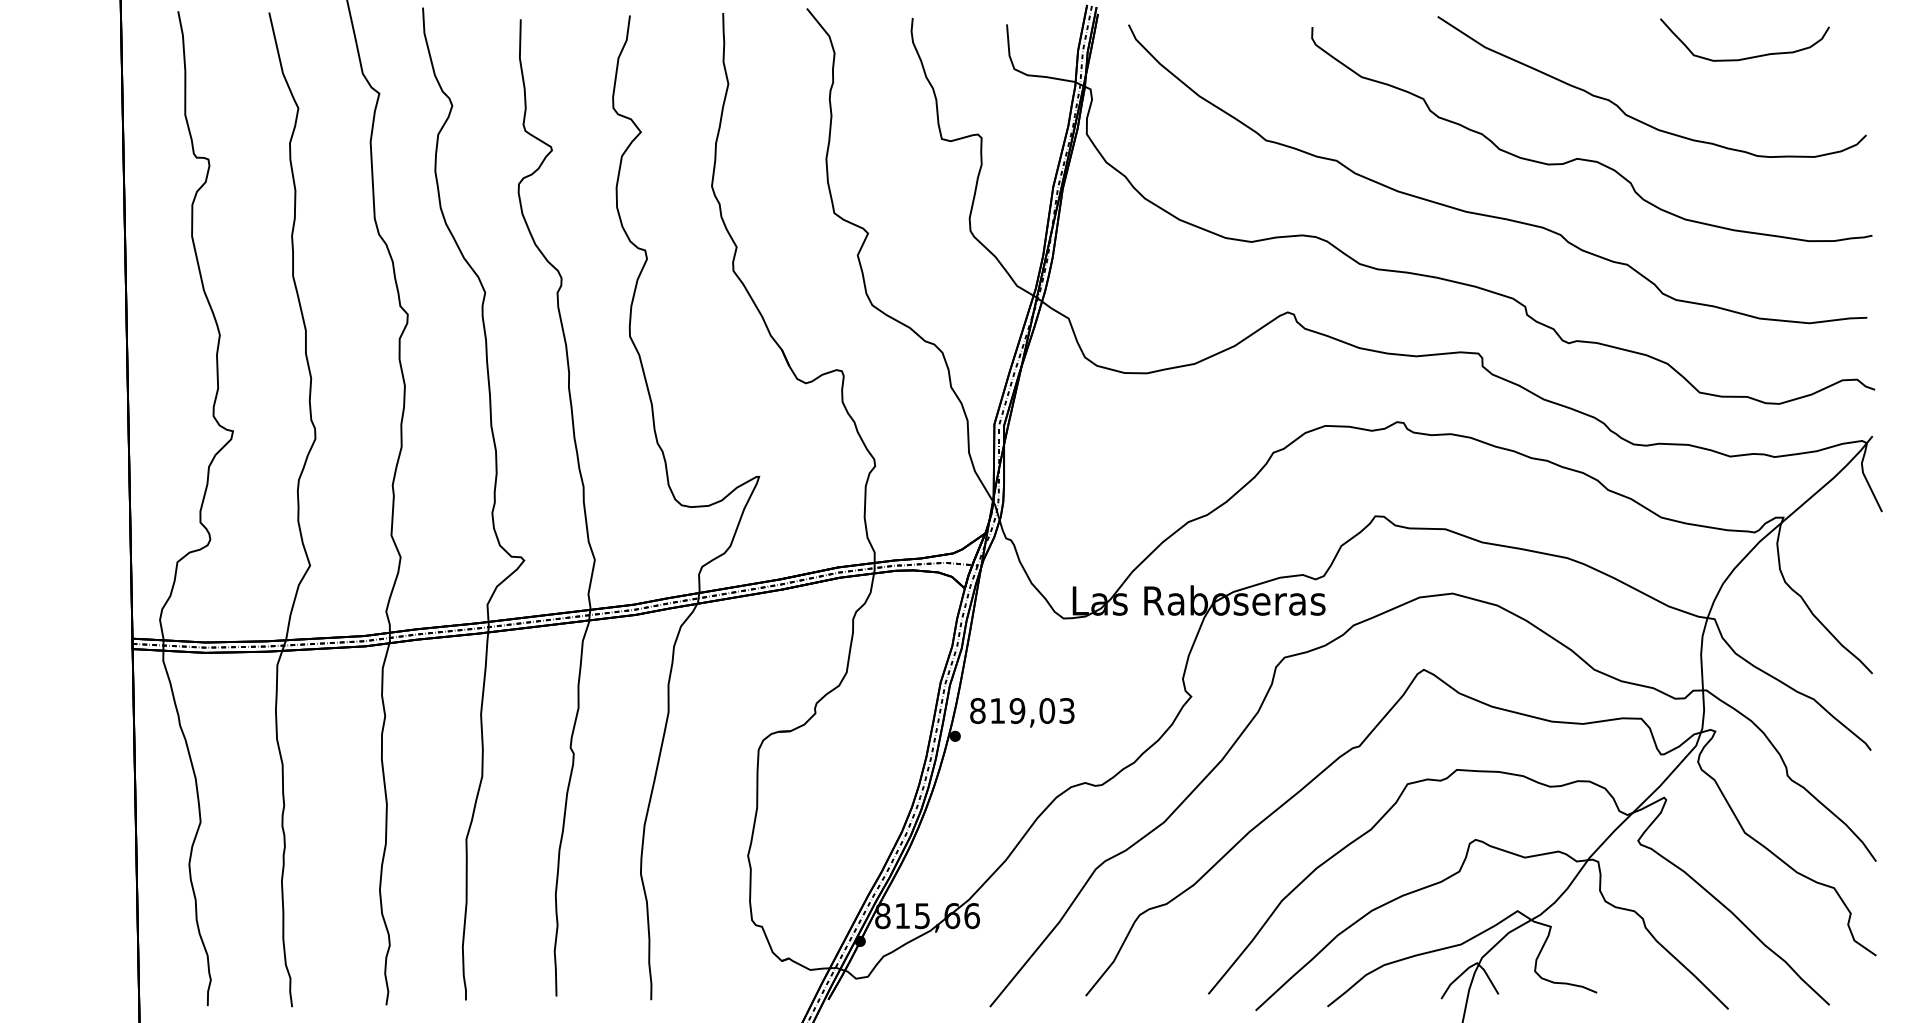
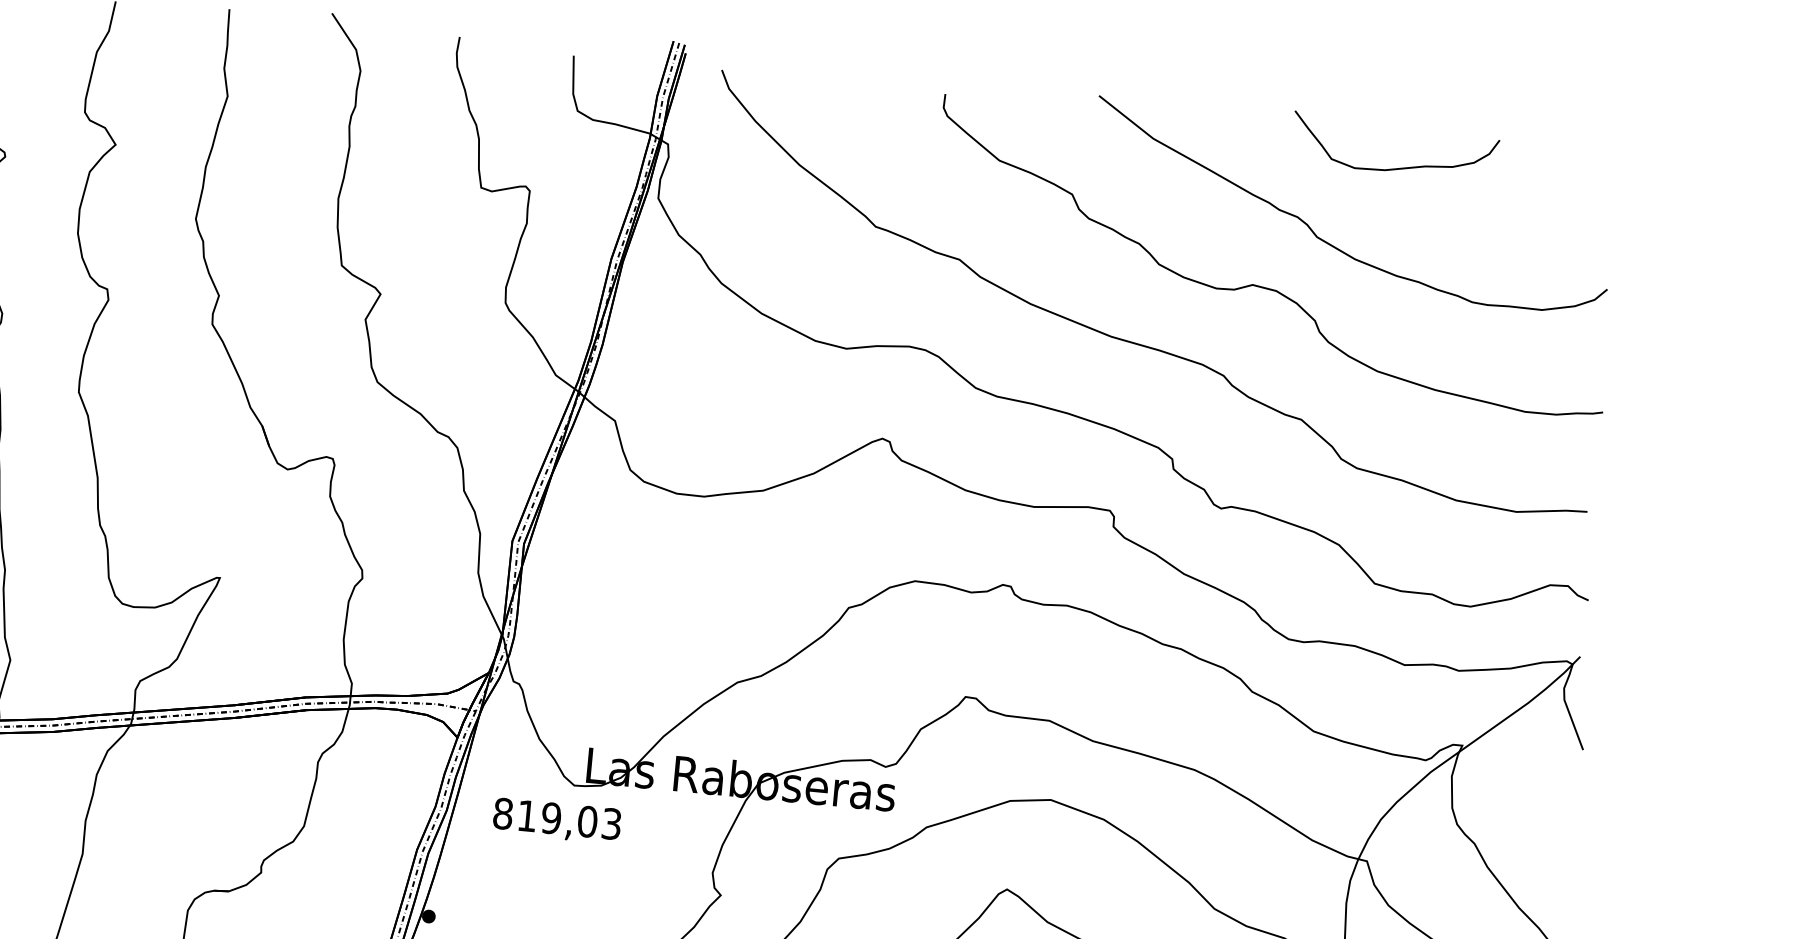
curve: (1745, 57) -> (1394, 167), moved
text: (1022, 712) -> (557, 820), moved

